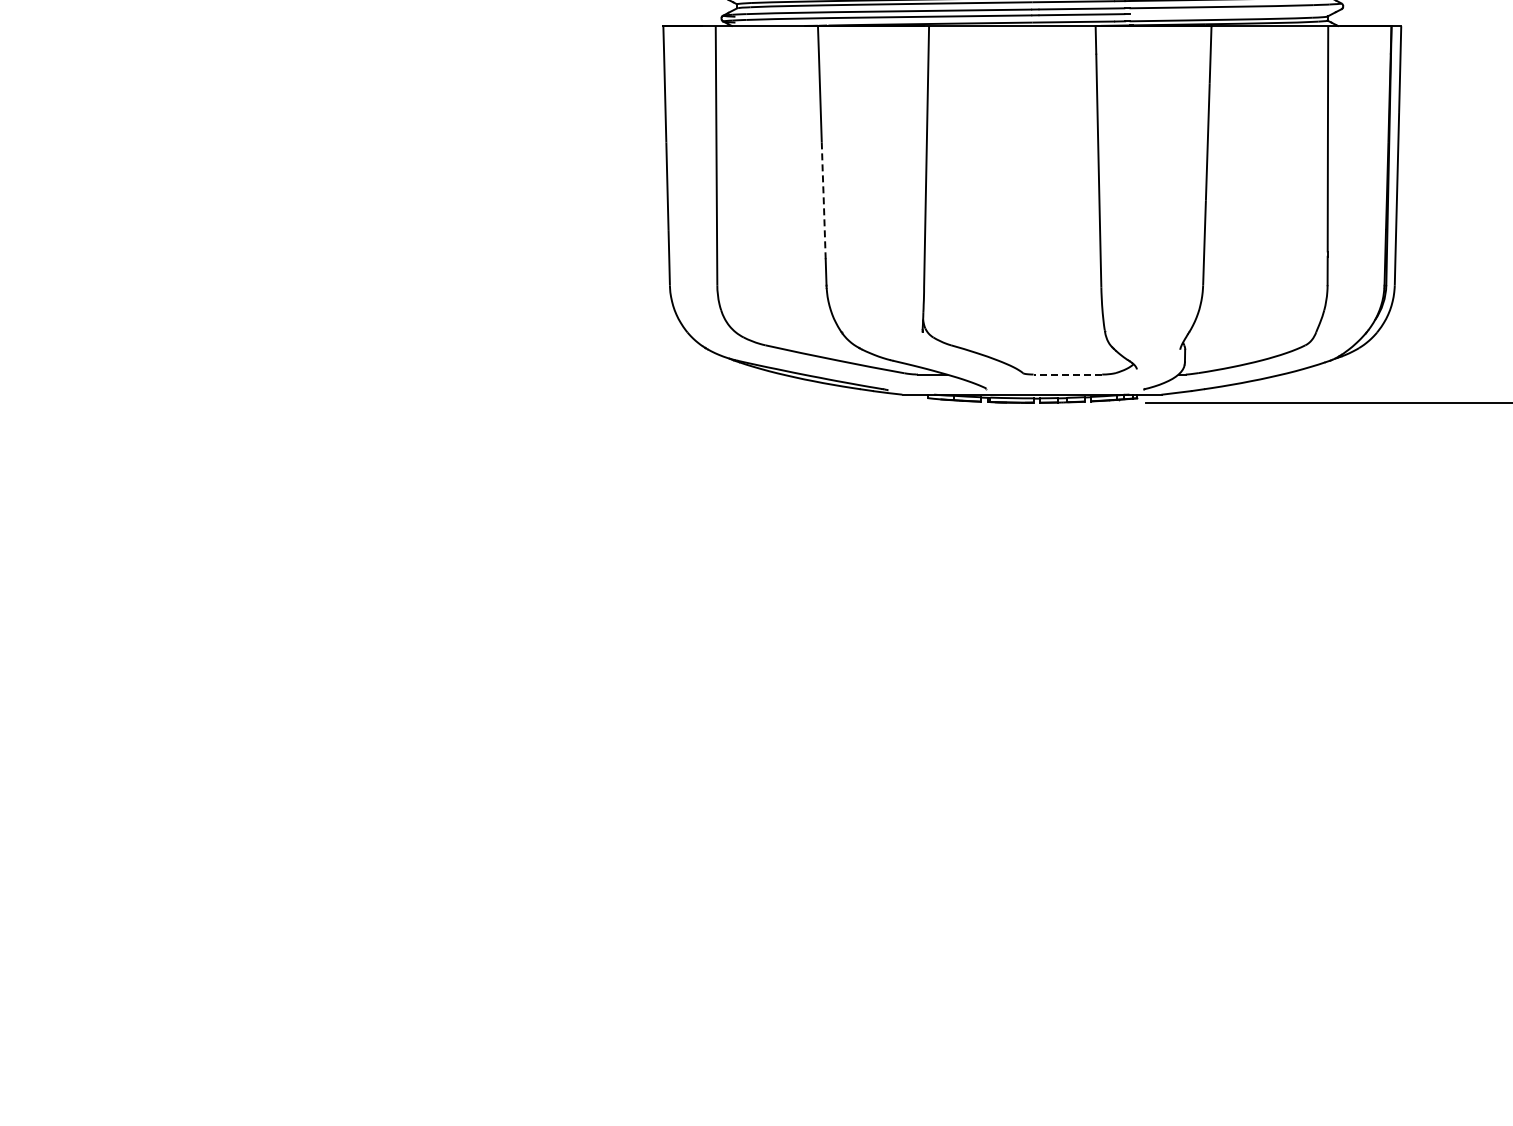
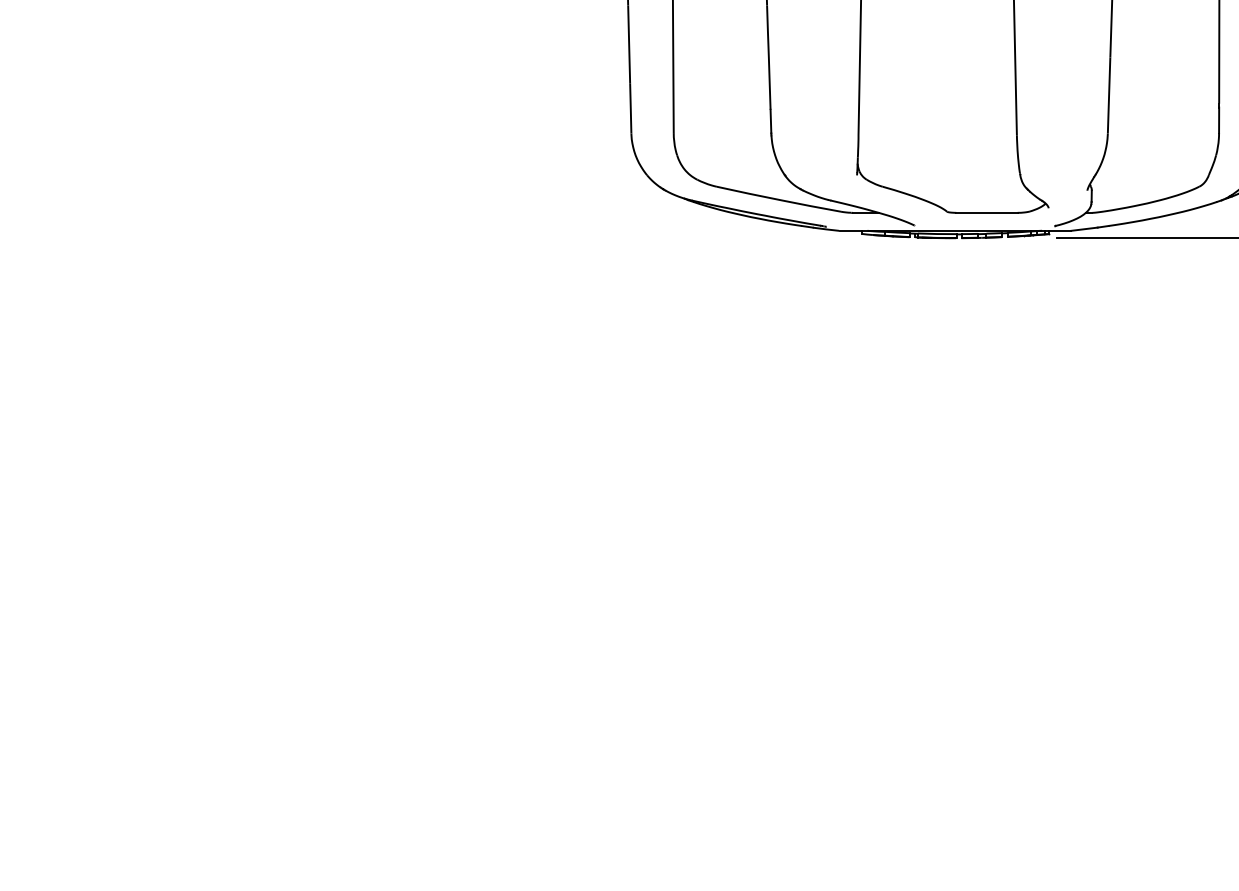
line: (823, 201) -> (768, 58), dashed -> solid
line: (1067, 374) -> (986, 212), dashed -> solid

